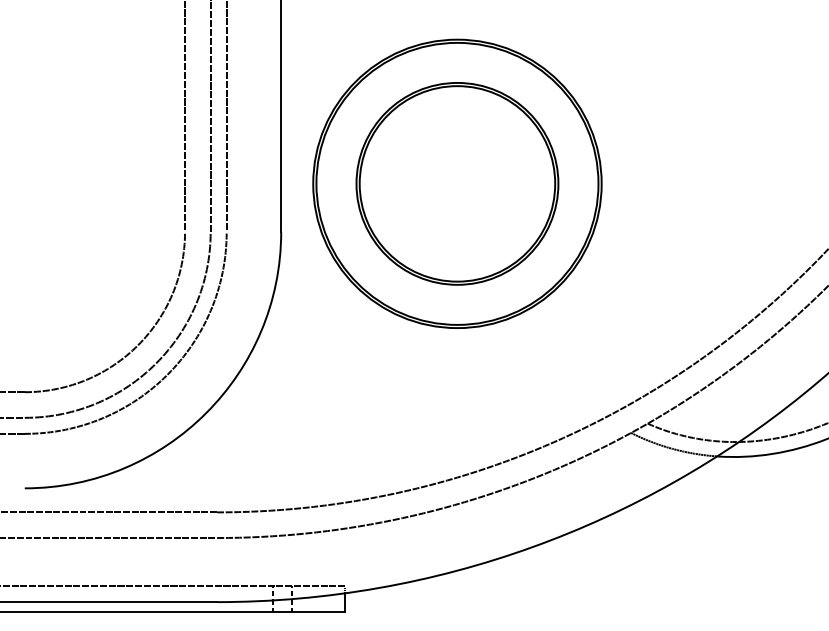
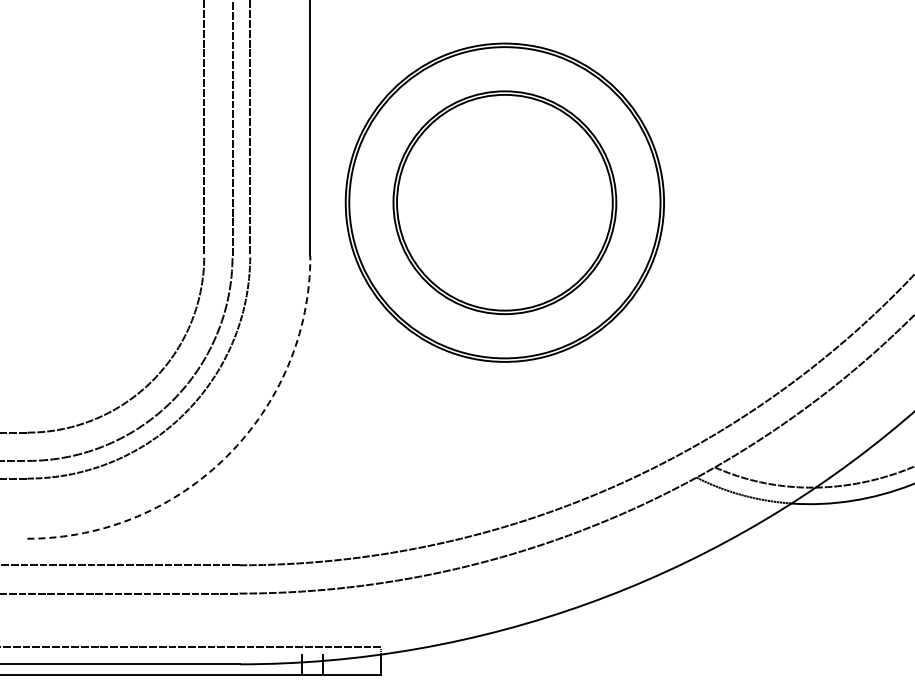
arc: (206, 412) -> (227, 455), solid -> dashed

